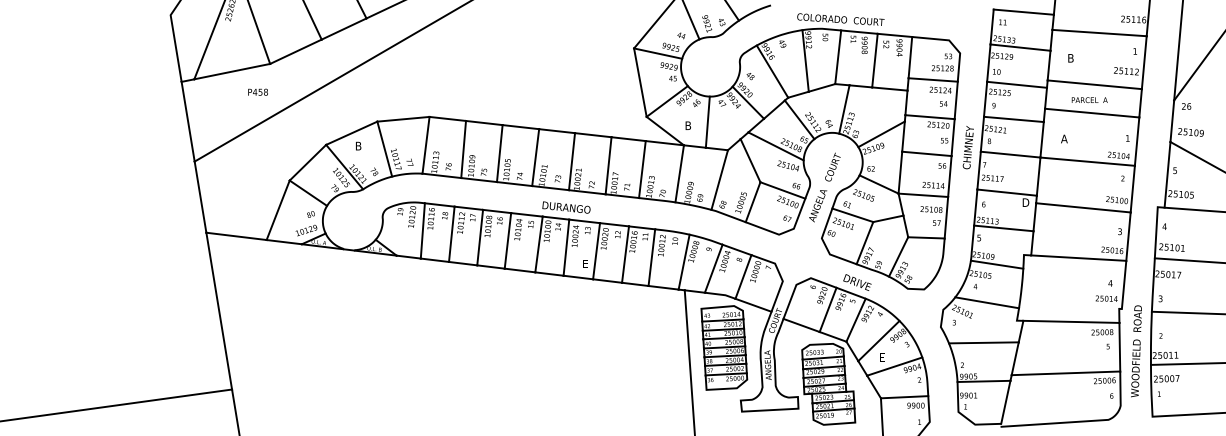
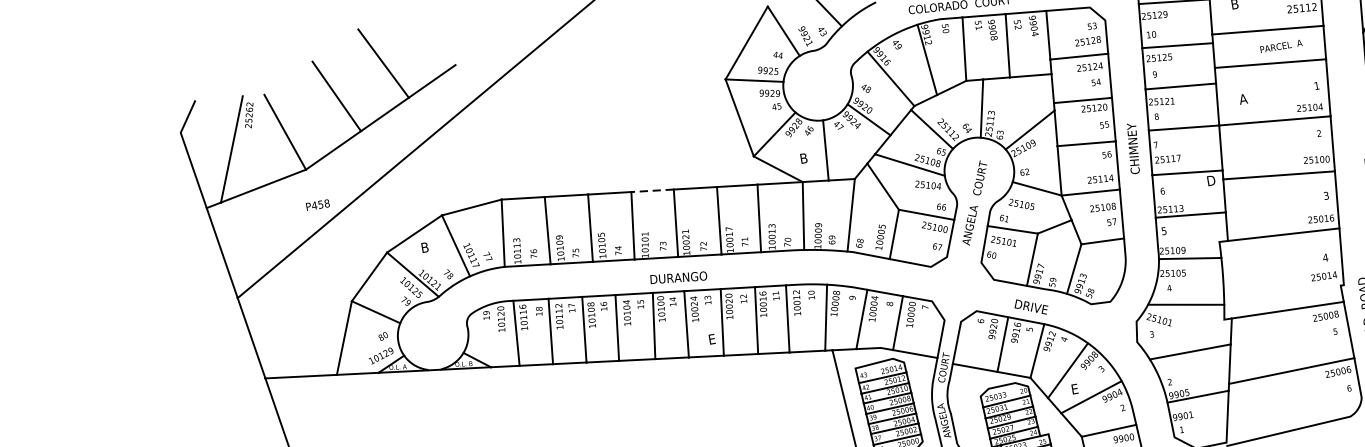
text: (257, 91) -> (317, 204), moved
text: (1089, 99) -> (1280, 45), moved
line: (556, 131) -> (651, 191), solid -> dashed
text: (967, 147) -> (1132, 148), moved

